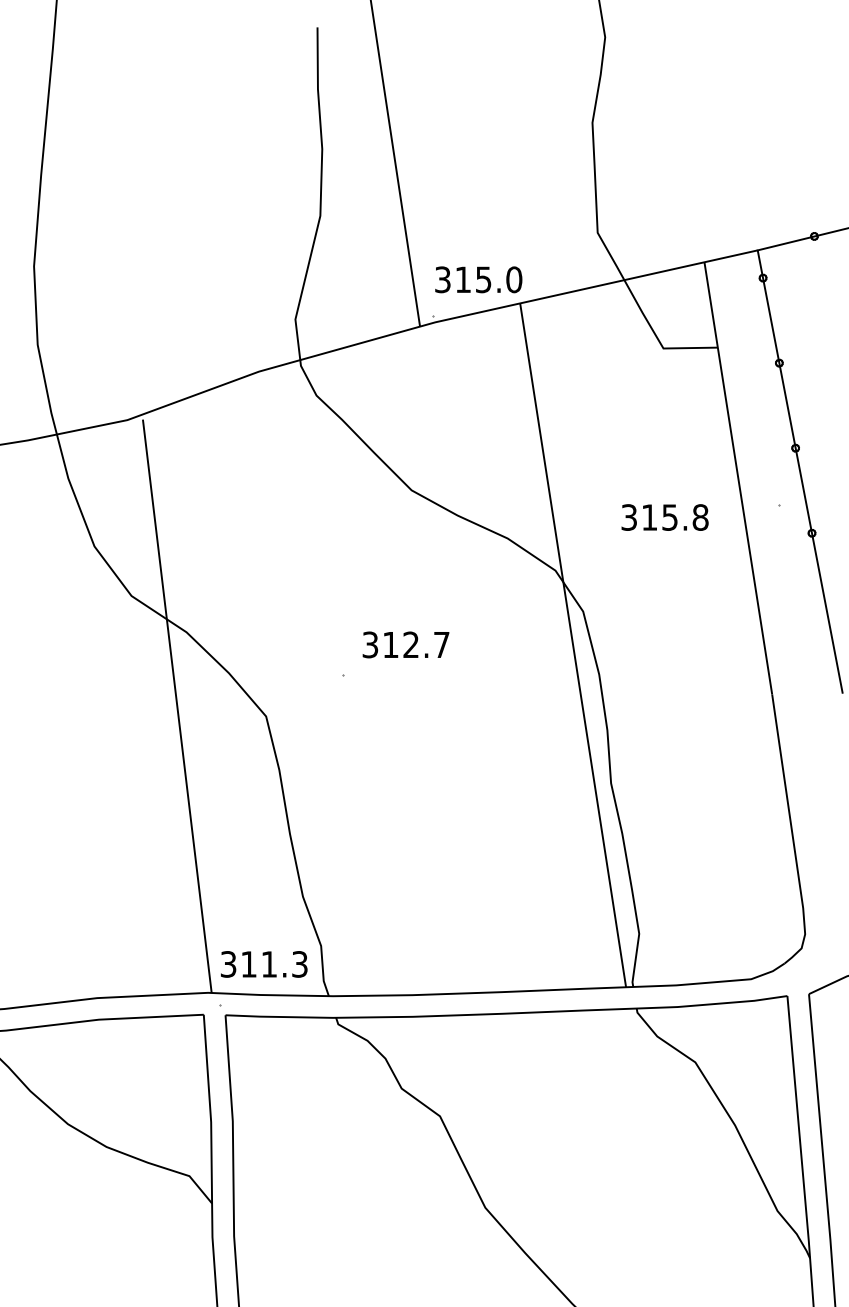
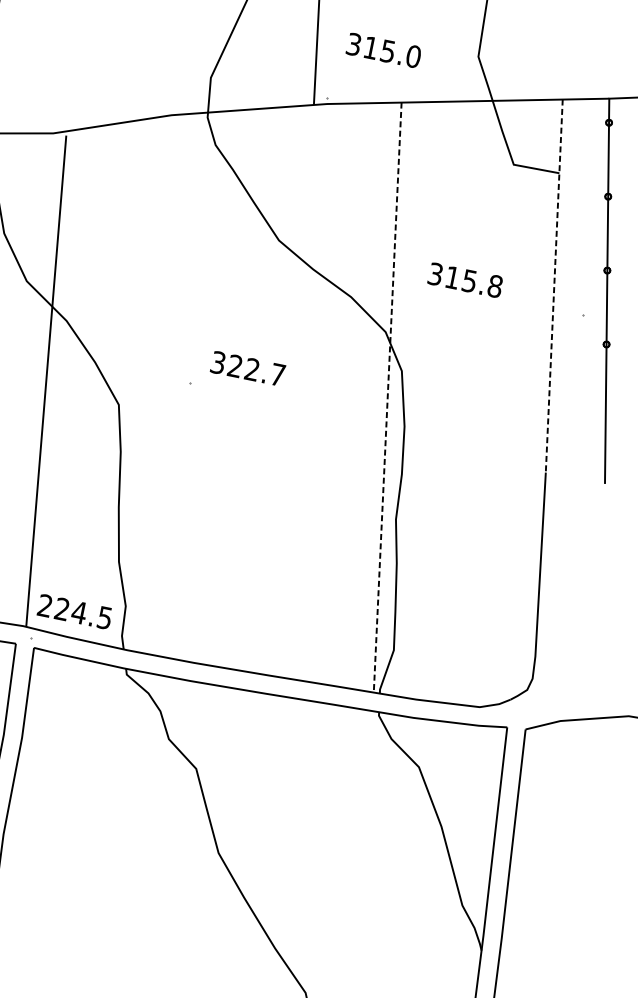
text: (478, 279) -> (383, 50), moved
line: (738, 478) -> (554, 286), solid -> dashed
text: (664, 517) -> (465, 280), moved
text: (390, 644) -> (235, 365), 312.7 -> 322.7
line: (573, 645) -> (387, 397), solid -> dashed
text: (263, 964) -> (74, 611), 311.3 -> 224.5

